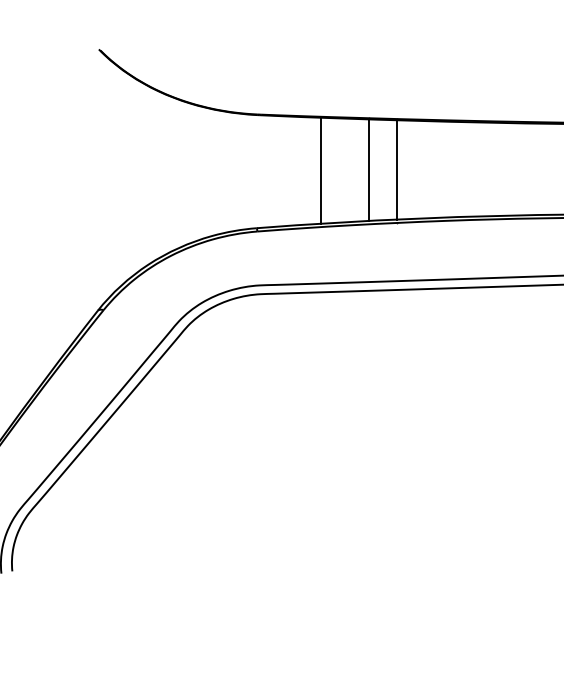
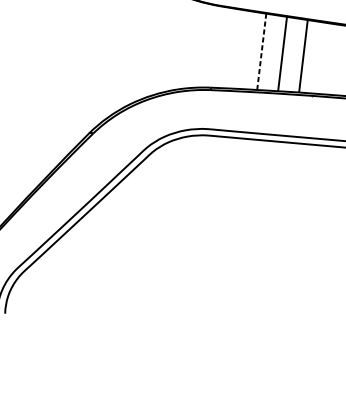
line: (396, 169) -> (303, 55), moved
line: (368, 170) -> (282, 54), moved
line: (321, 171) -> (262, 52), solid -> dashed

